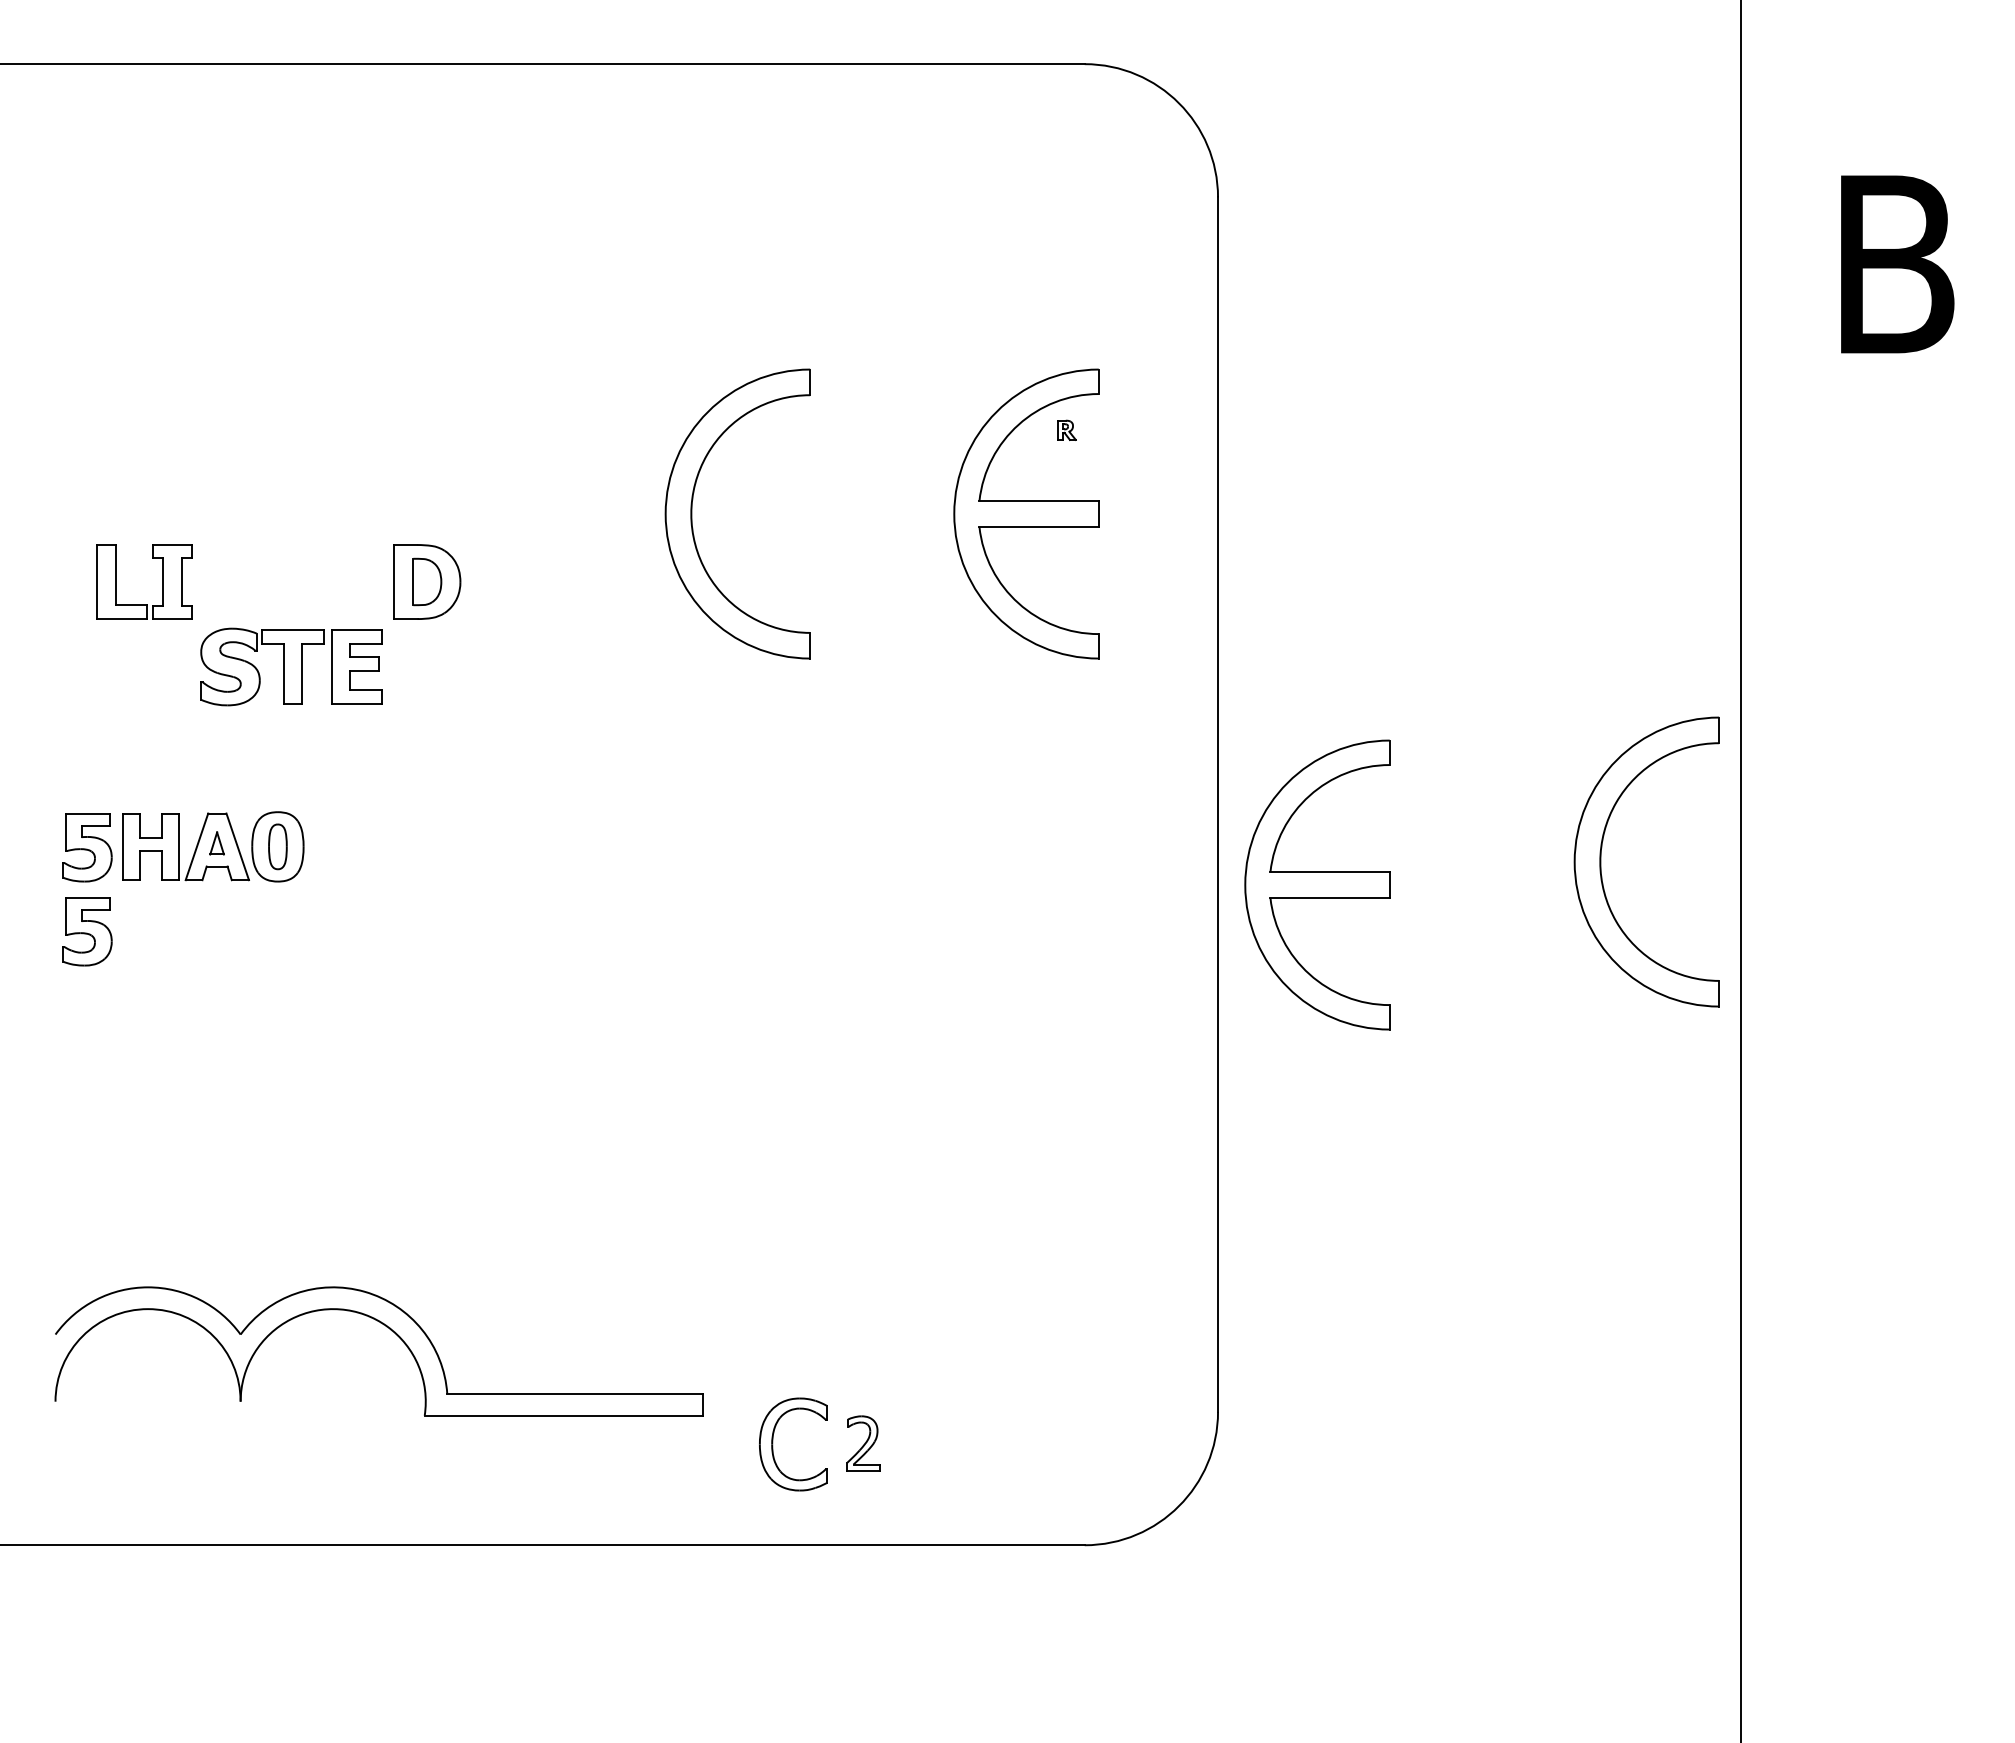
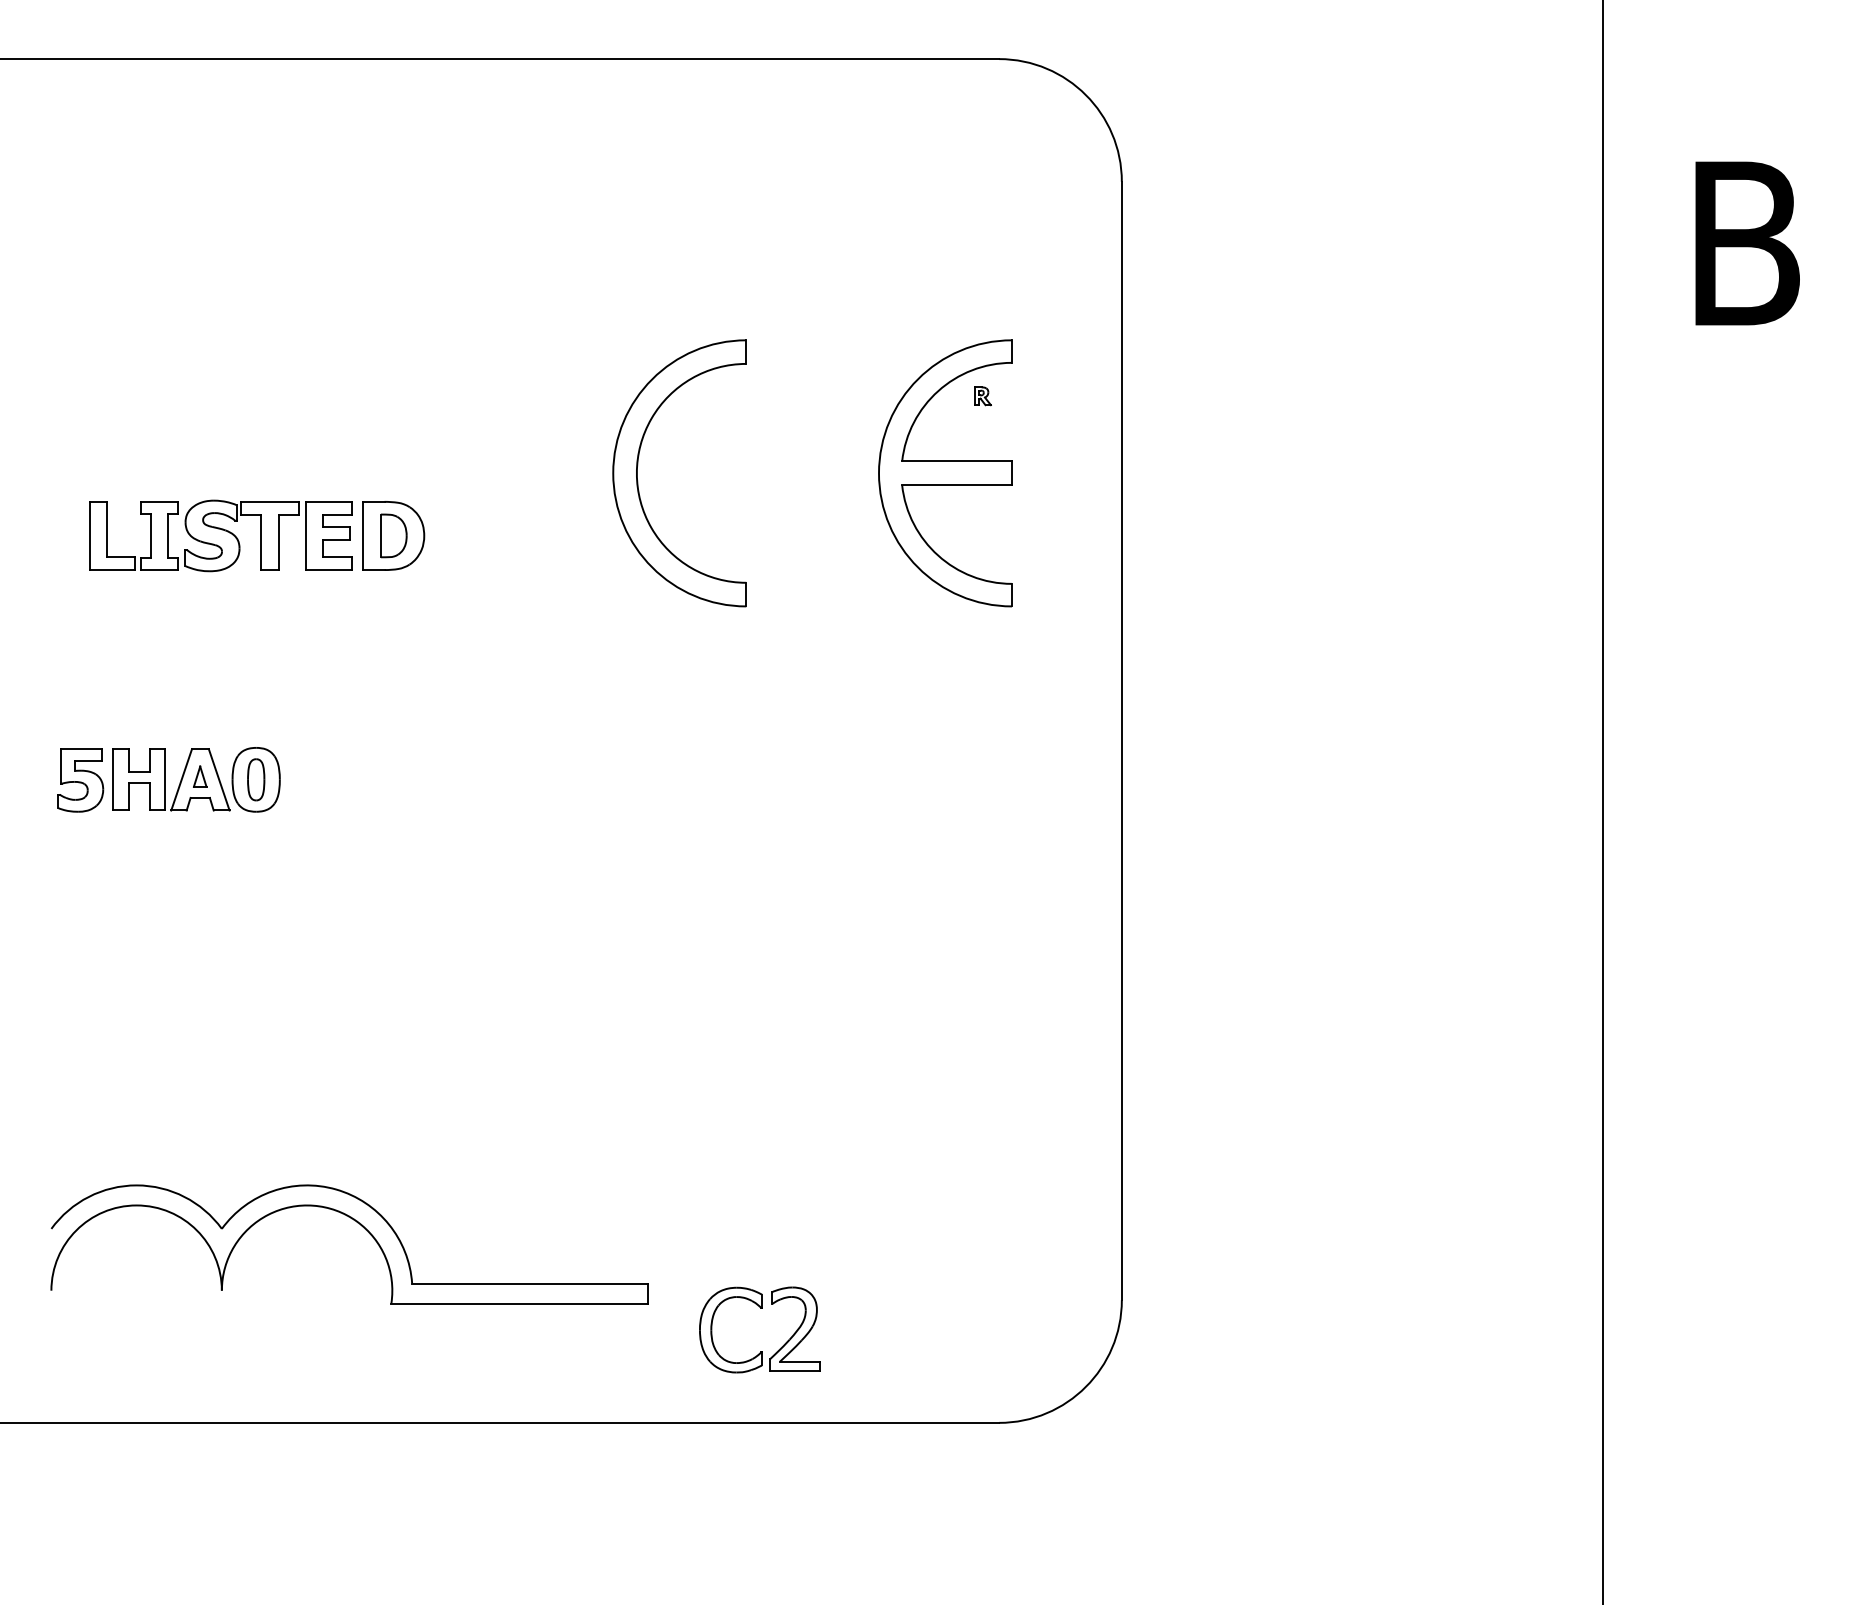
part: (291, 666) -> (268, 535), moved
part: (1601, 861) -> (1474, 793), removed
part: (1317, 884) -> (1213, 814), removed
part: (87, 931) -> (80, 857), removed
part: (863, 1443) -> (795, 1329), size x1.67

